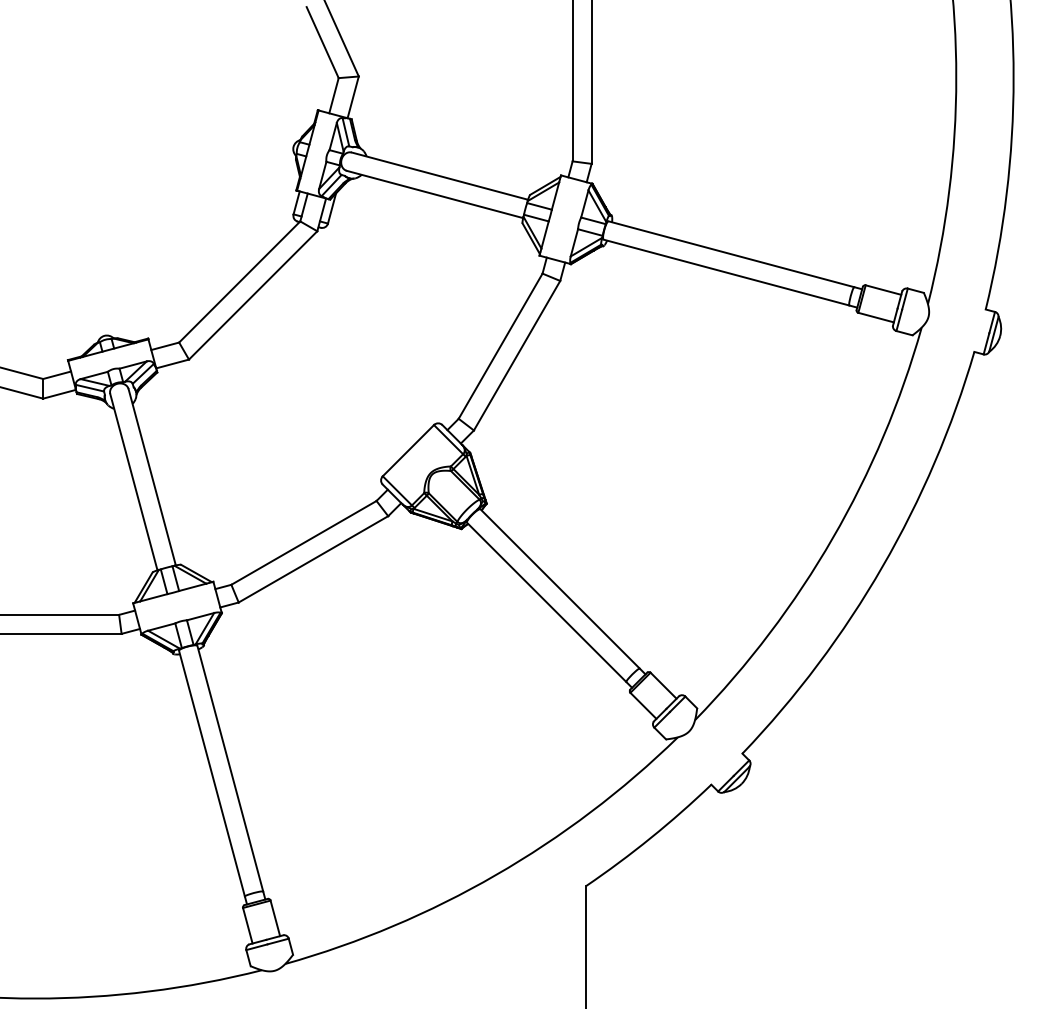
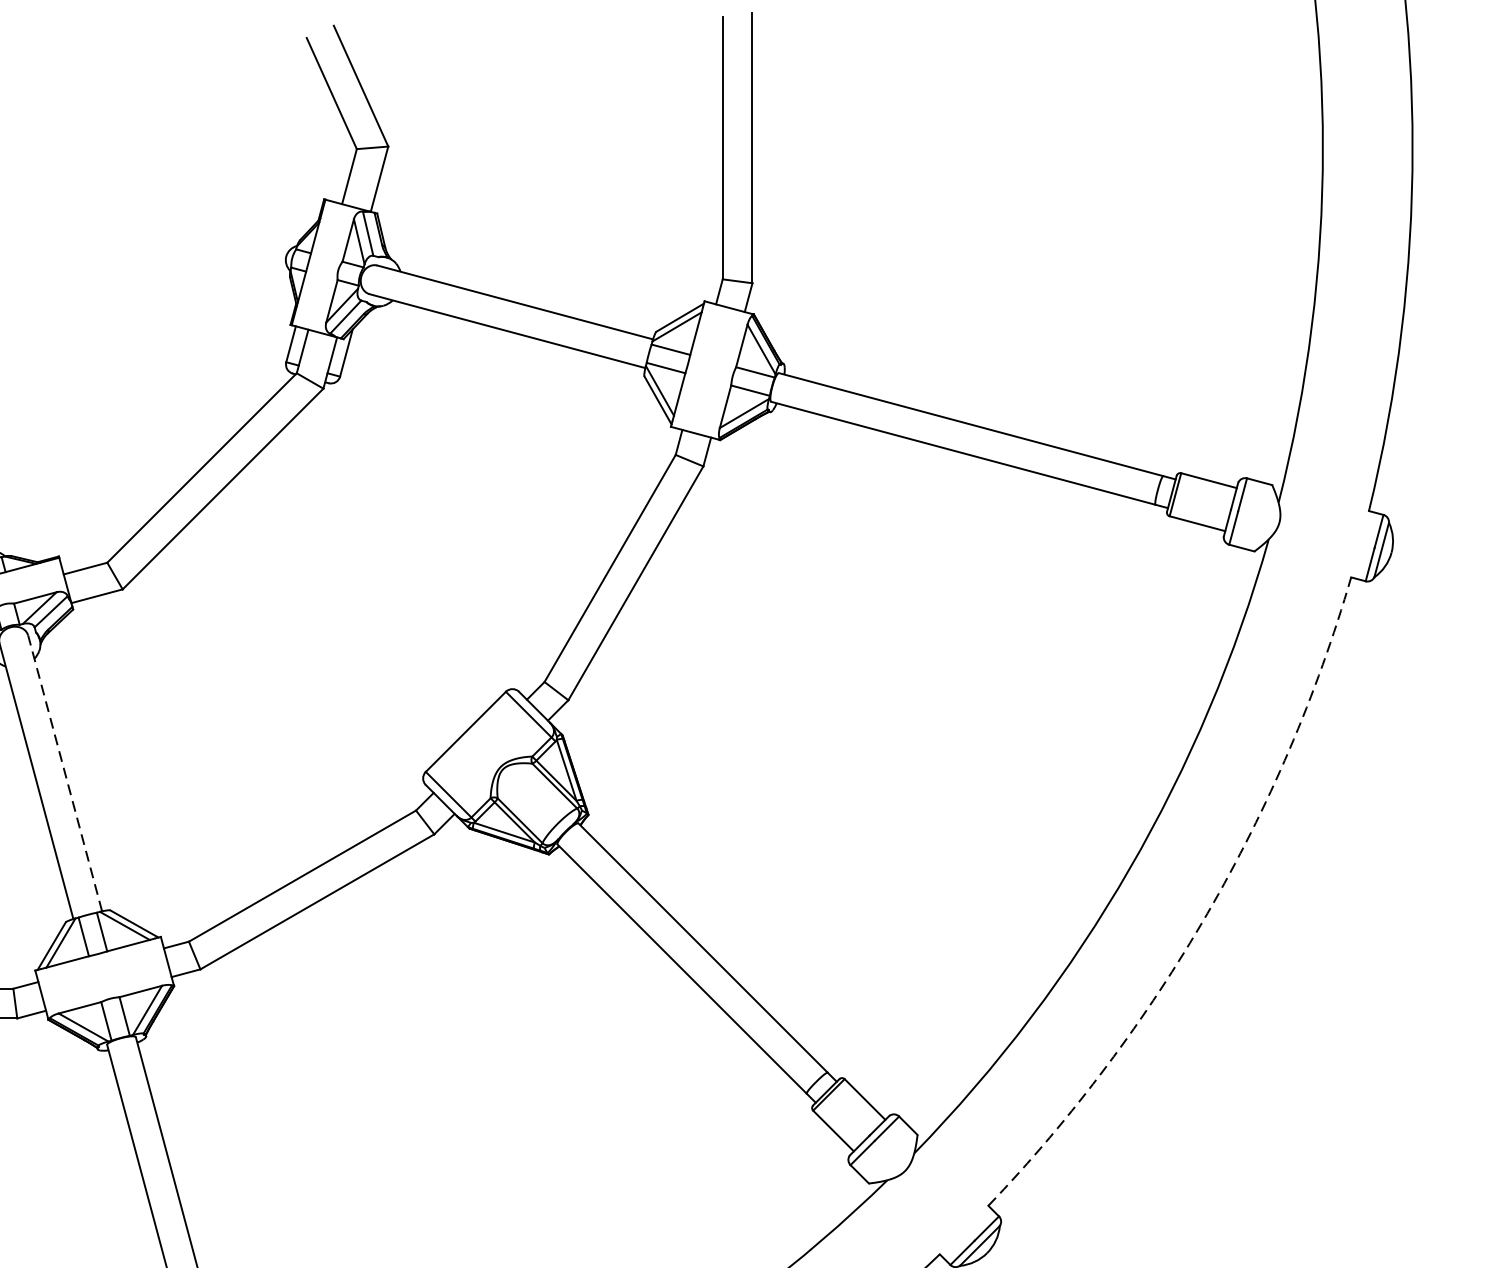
line: (152, 476) -> (65, 772), solid -> dashed
arc: (882, 566) -> (1207, 913), solid -> dashed

